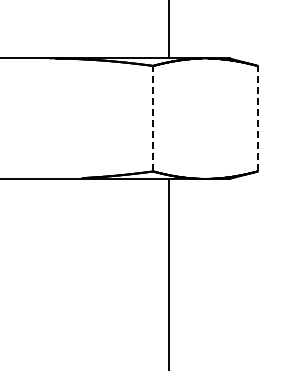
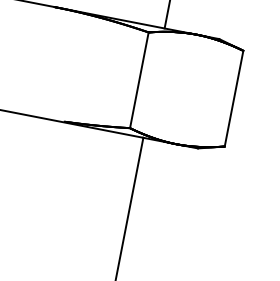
line: (153, 118) -> (139, 80), dashed -> solid
line: (257, 118) -> (234, 98), dashed -> solid

